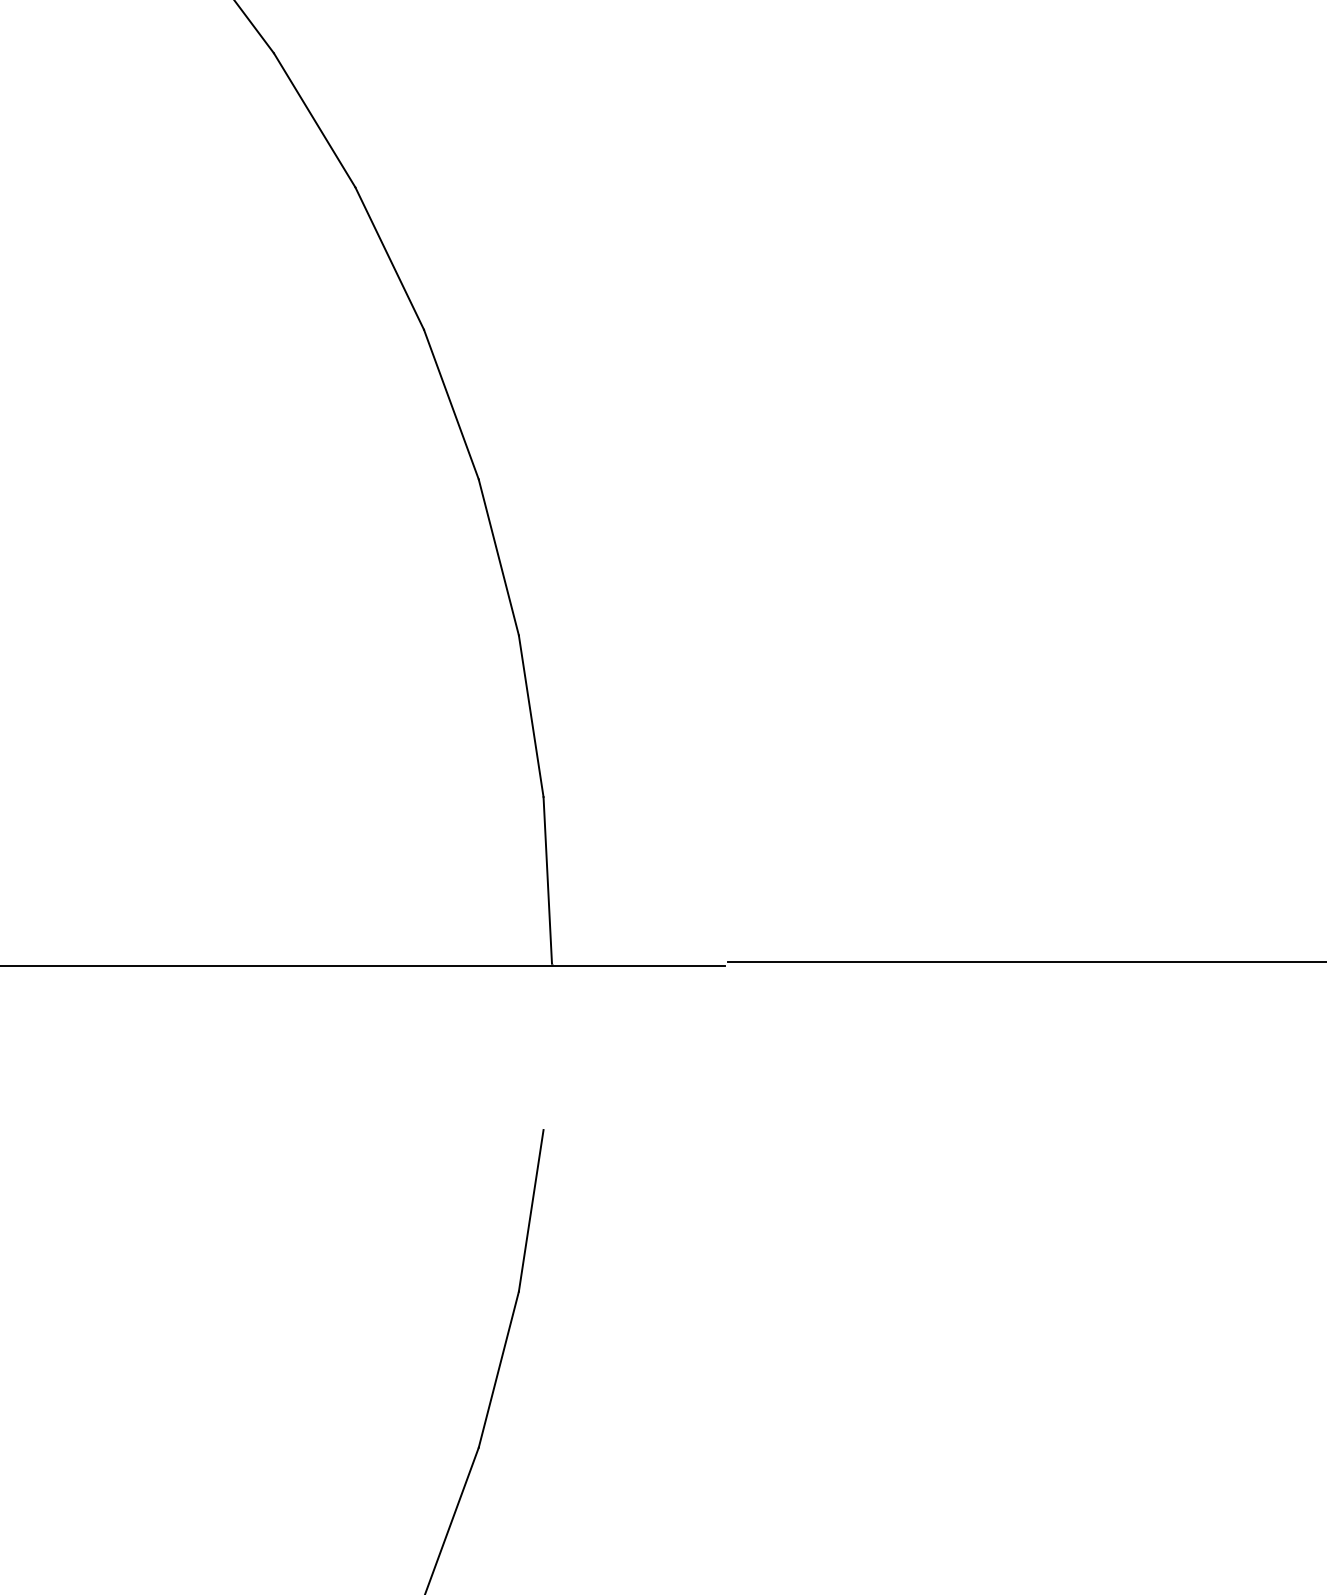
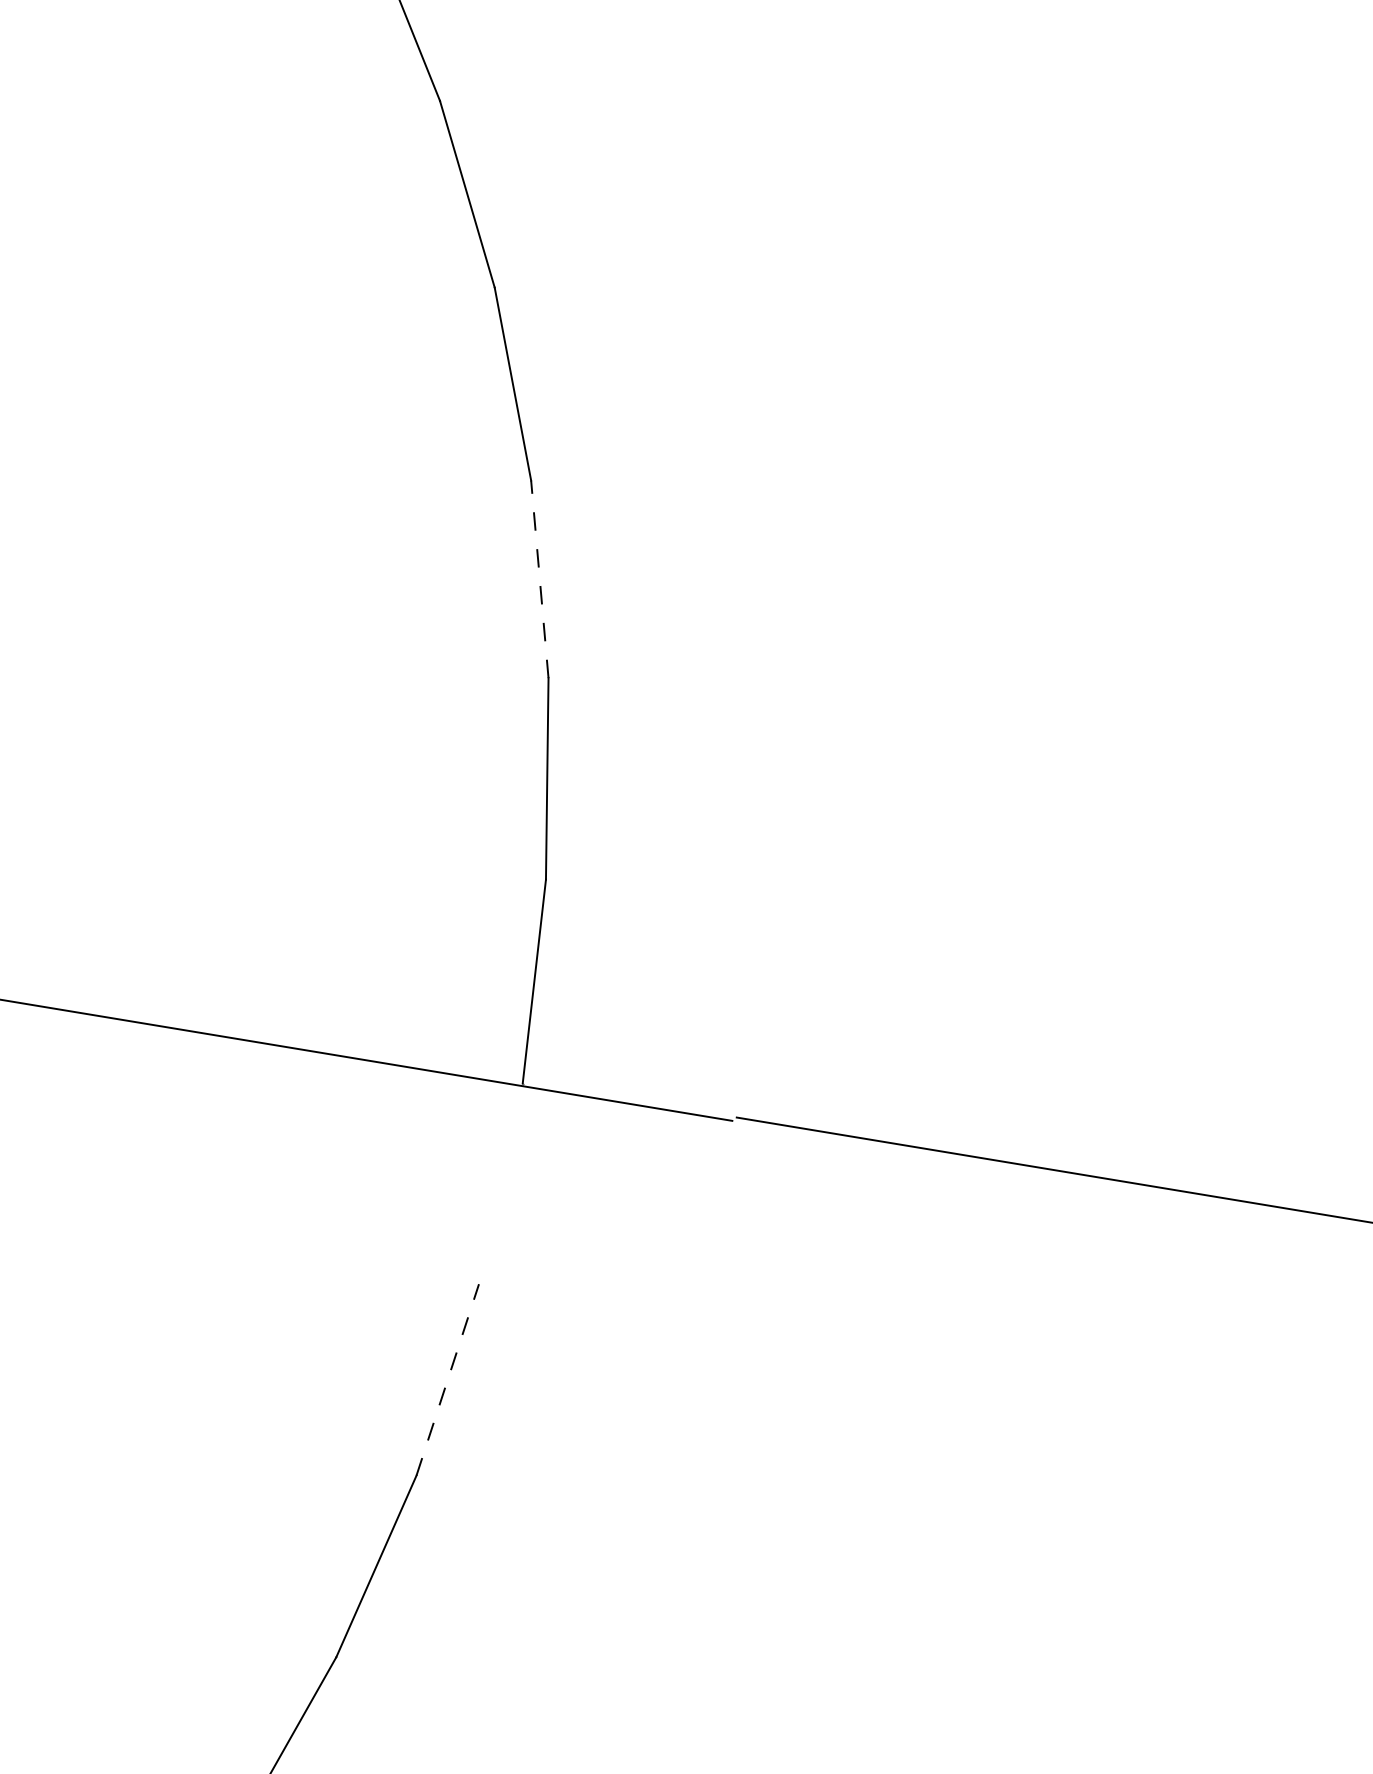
line: (498, 557) -> (539, 579), solid -> dashed
line: (531, 1210) -> (448, 1379), solid -> dashed

